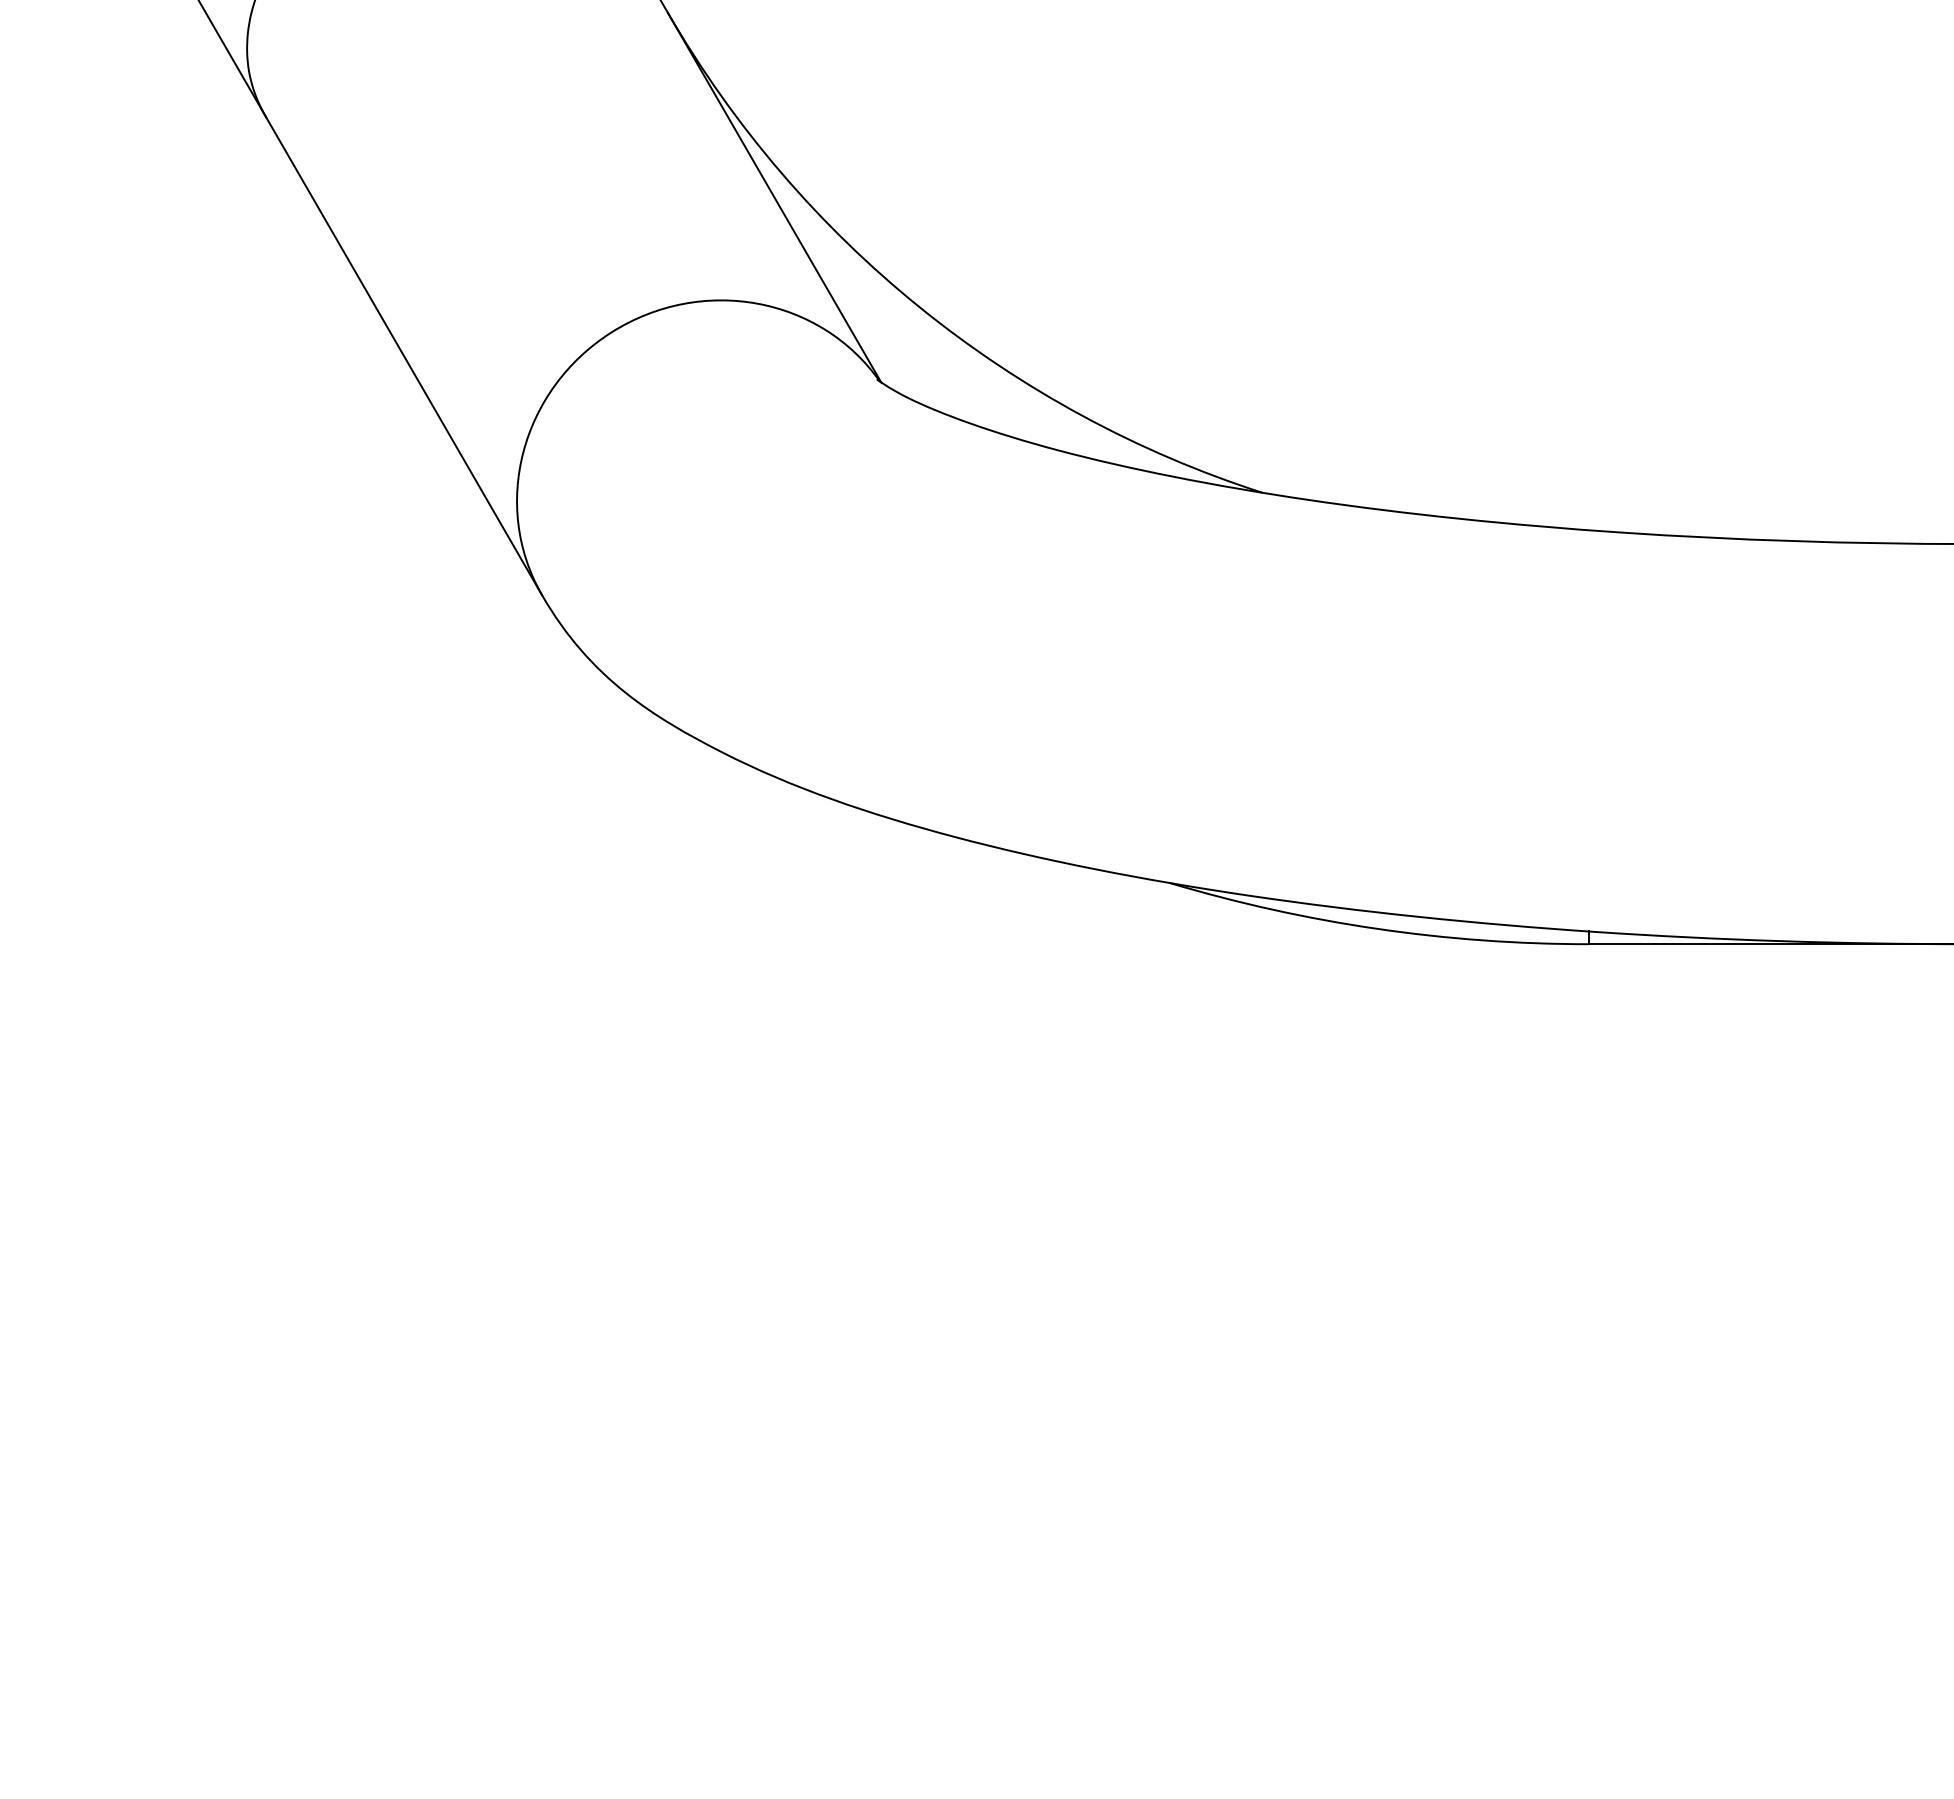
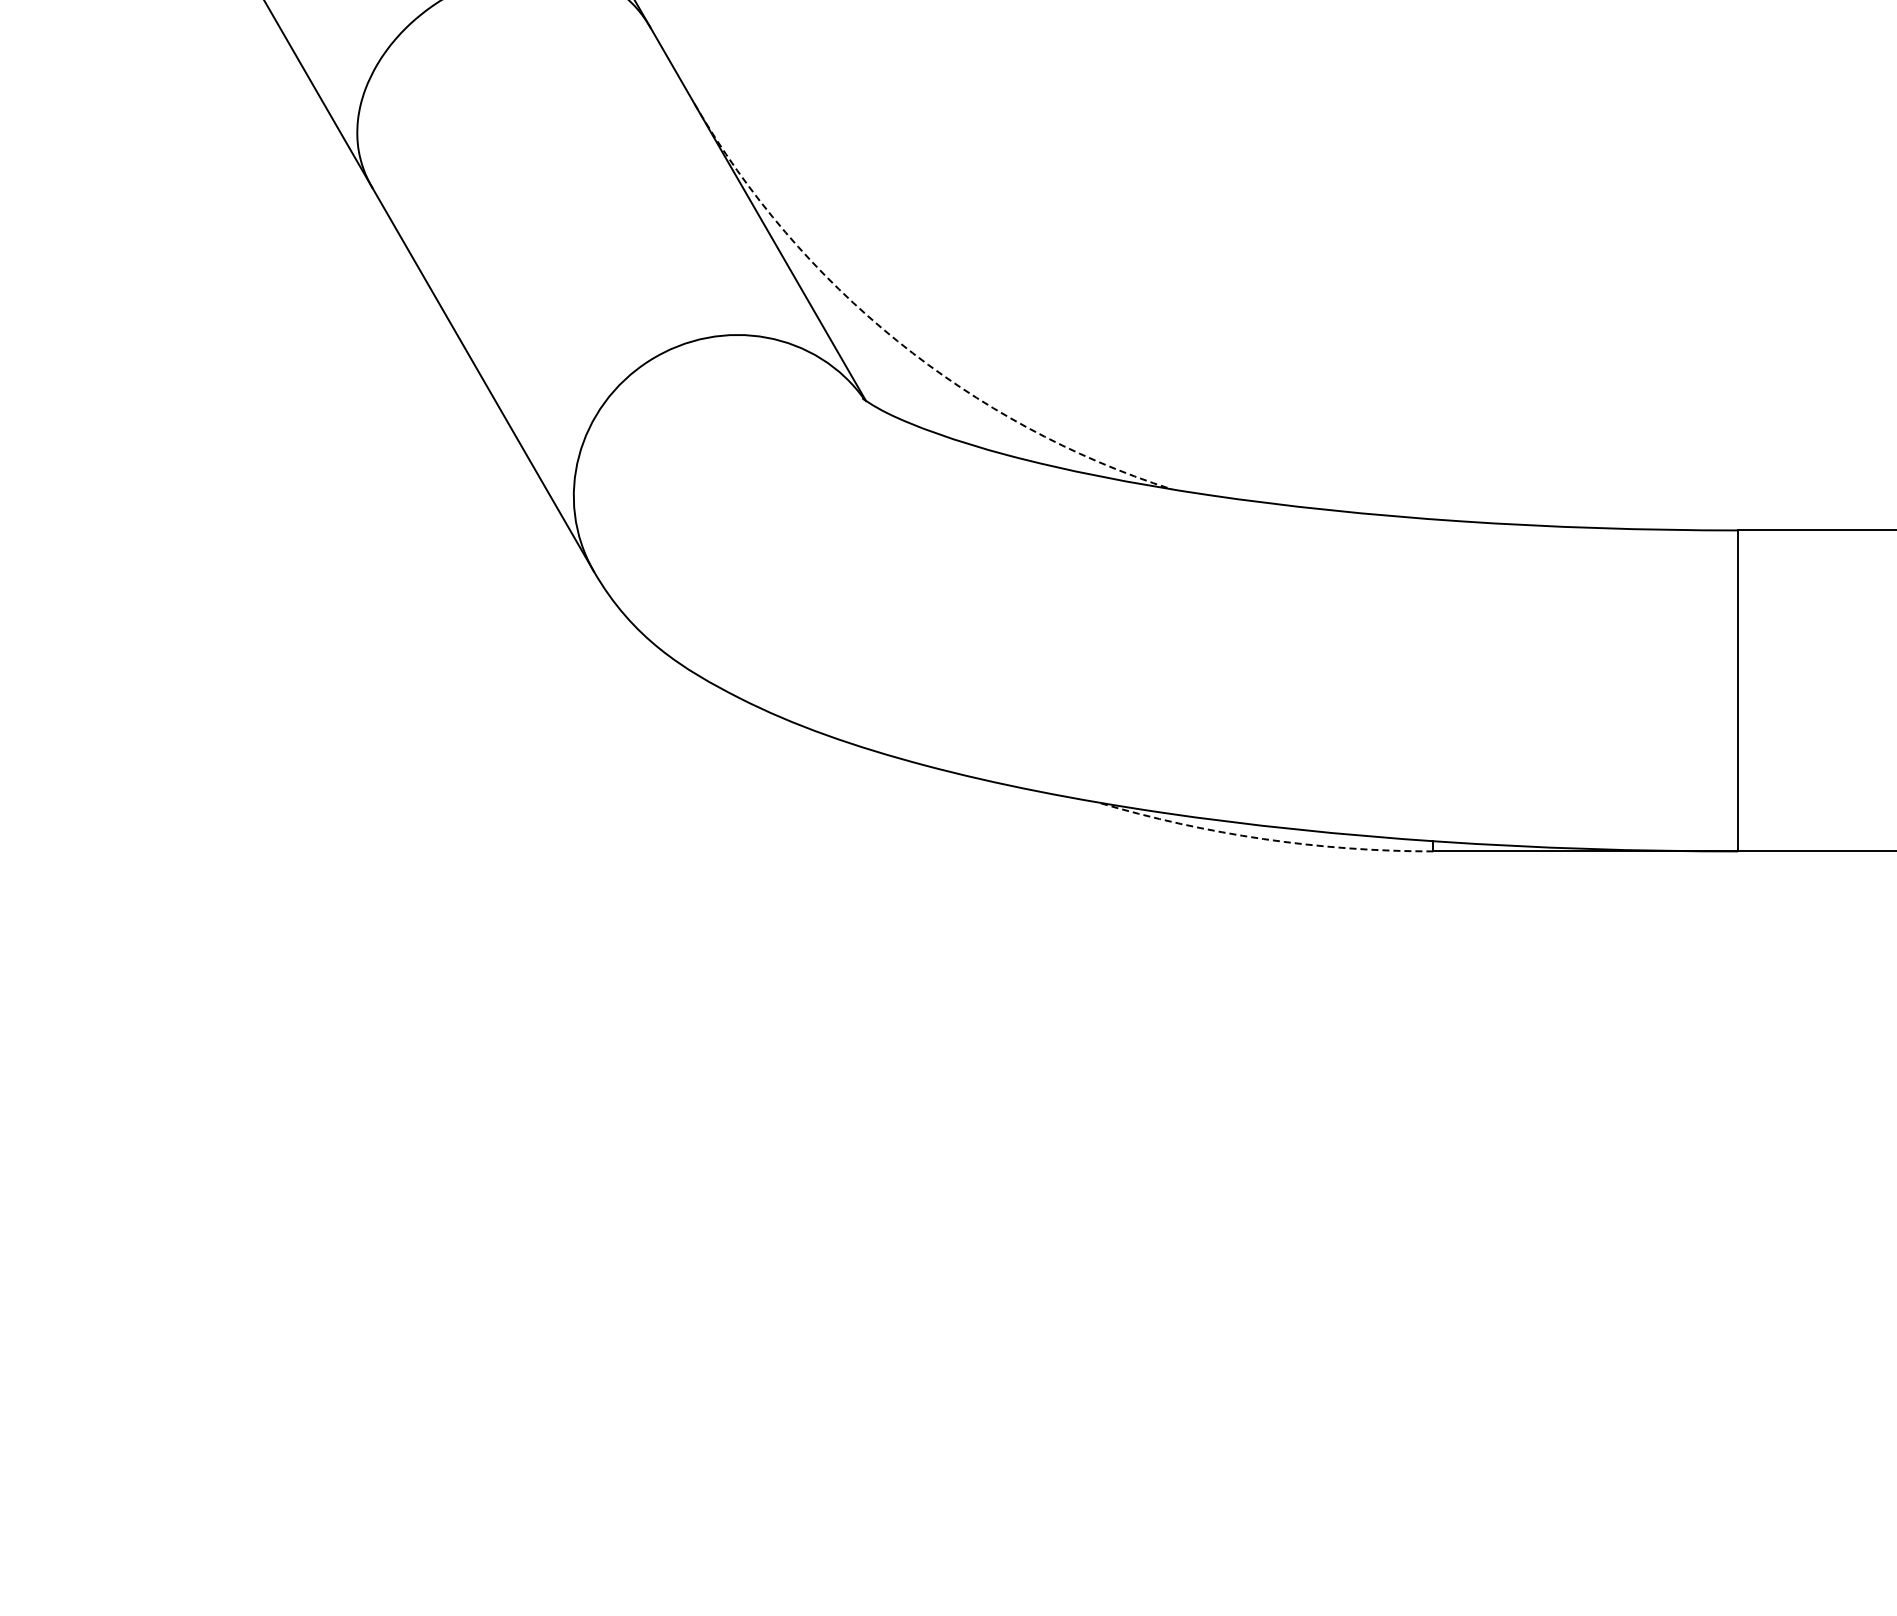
arc: (920, 308) -> (897, 341), solid -> dashed
arc: (1376, 929) -> (1263, 839), solid -> dashed

